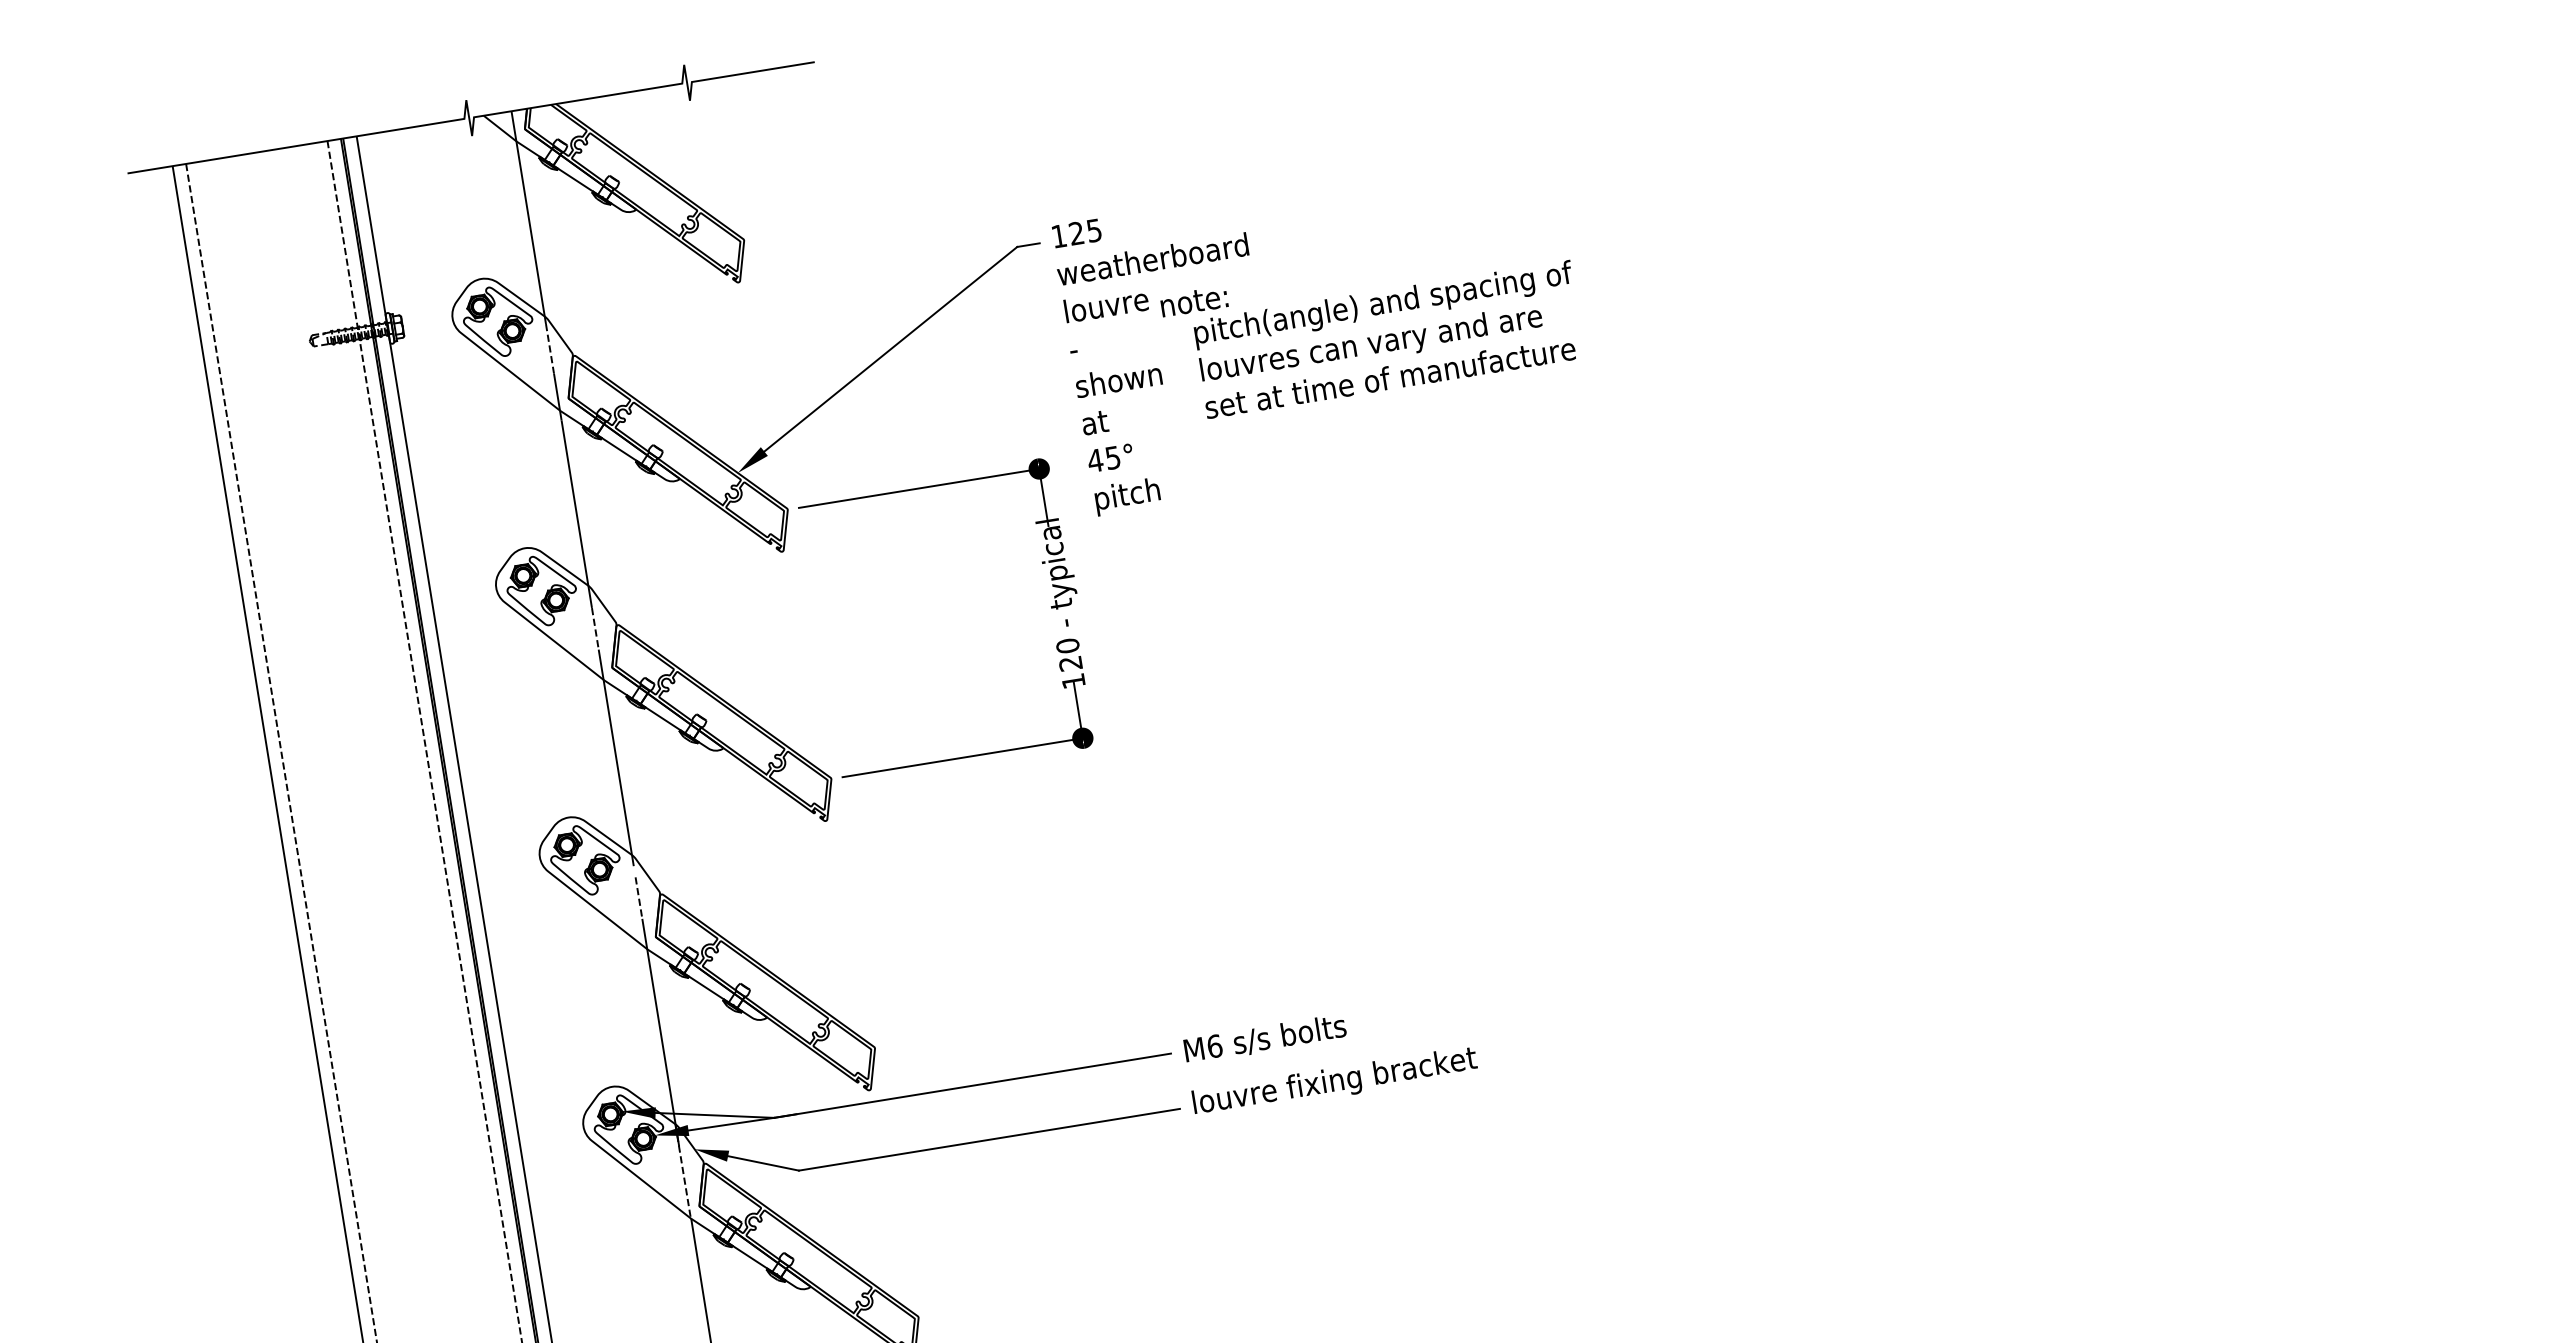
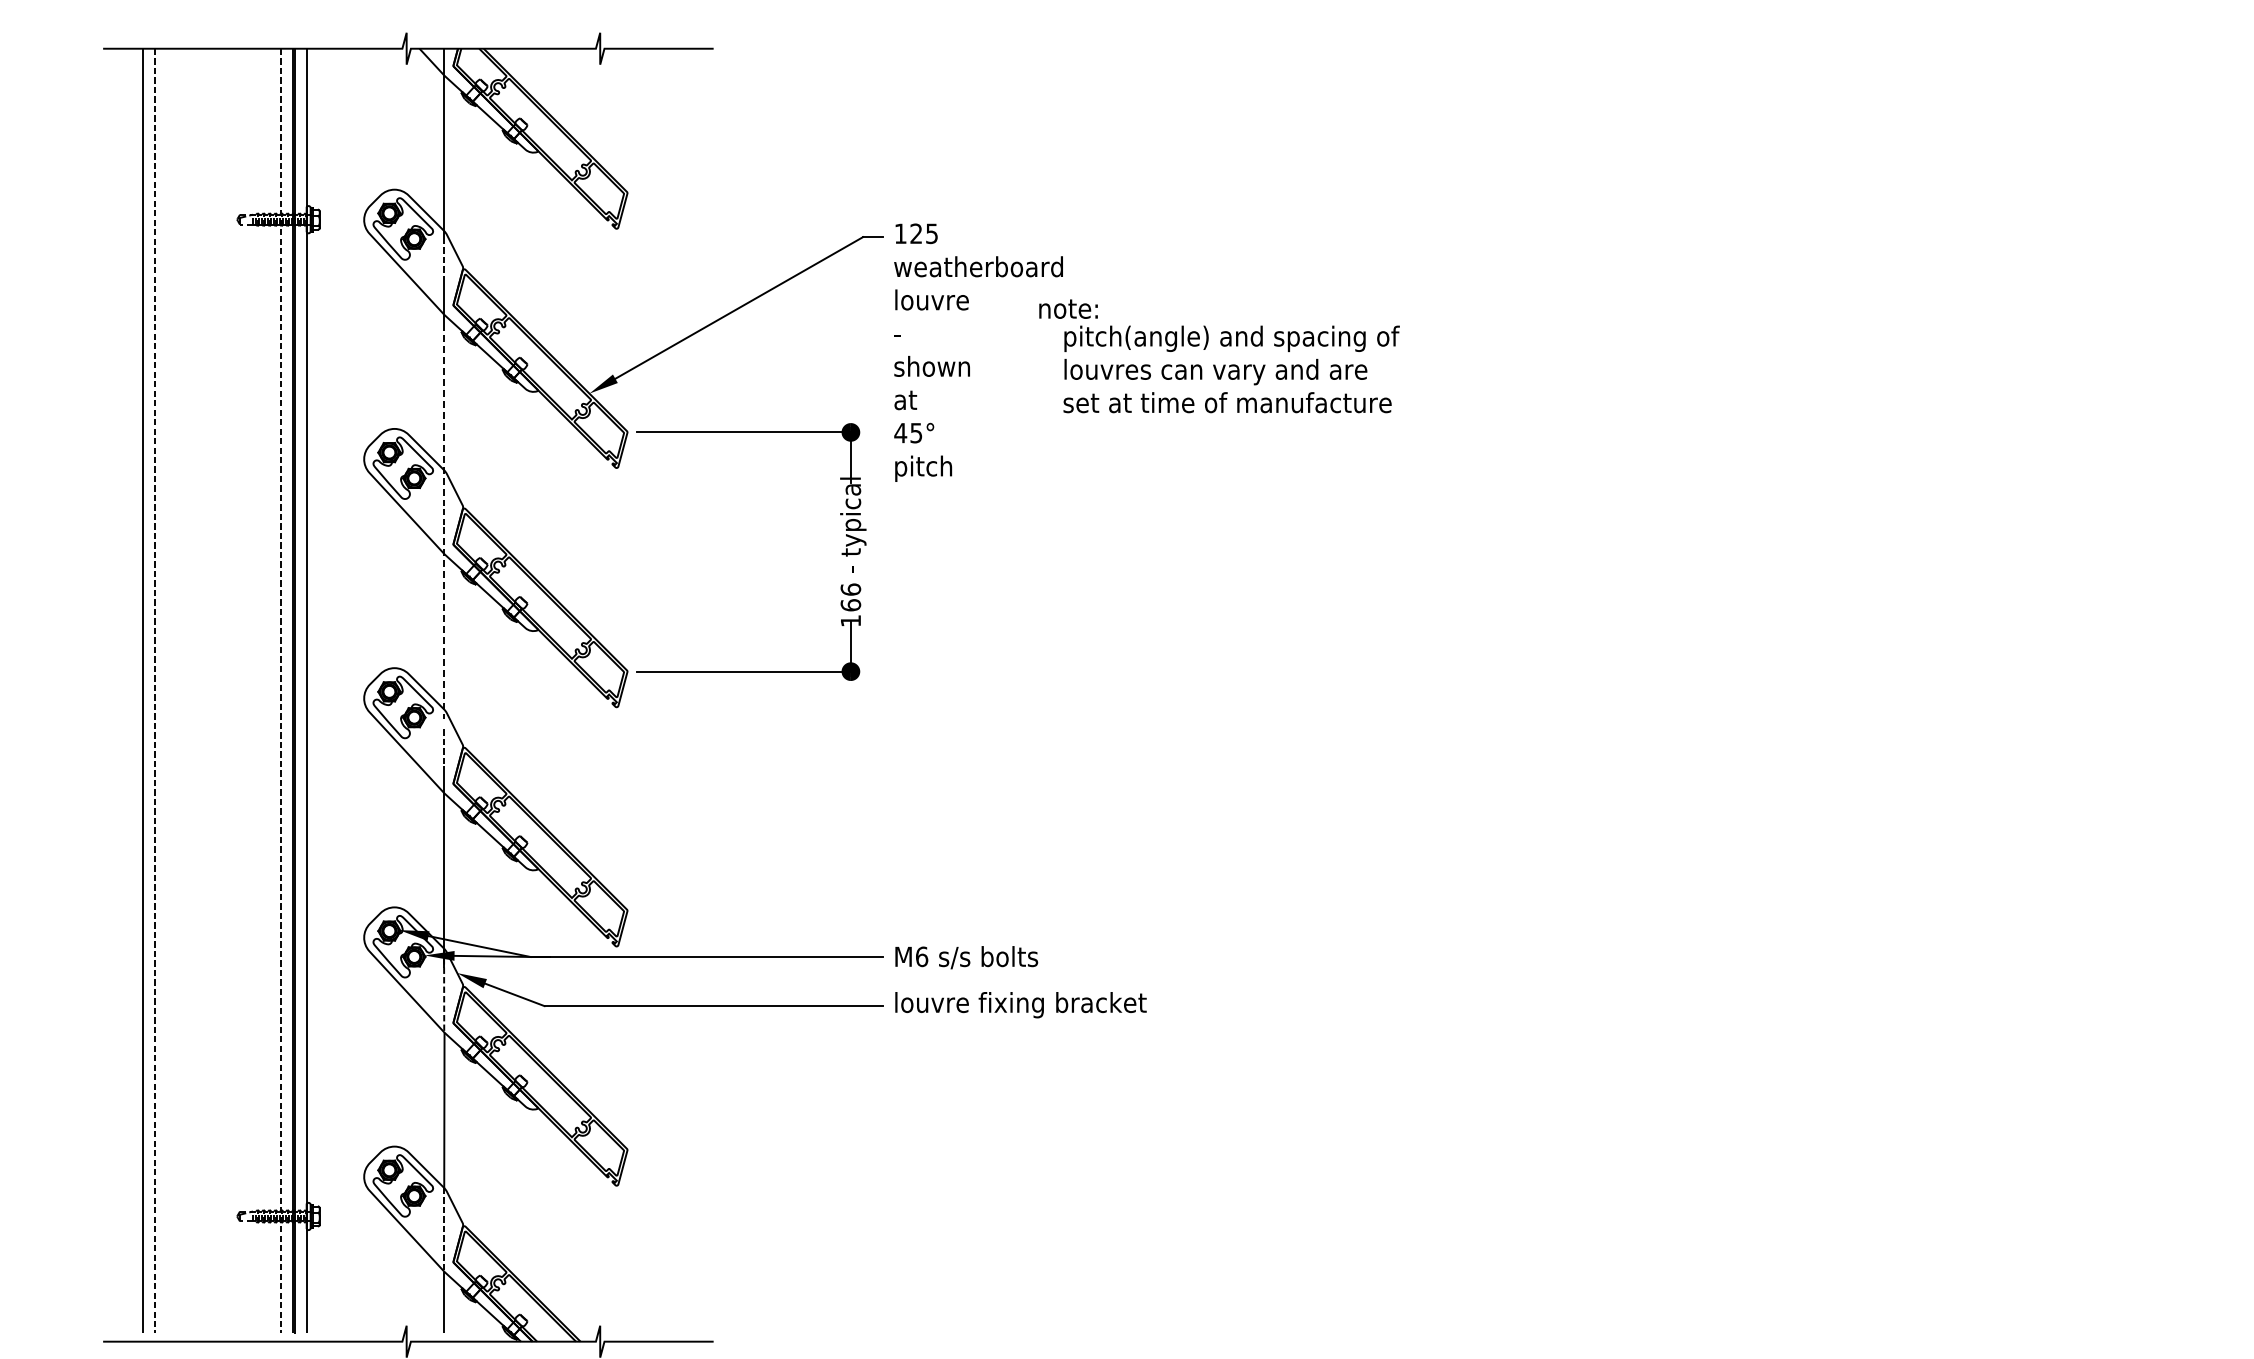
text: (1372, 327) -> (1219, 356), moved
line: (577, 515) -> (444, 407), solid -> dashed
text: (1068, 654) -> (850, 597), 120 -> 166
line: (616, 758) -> (444, 623), solid -> dashed

